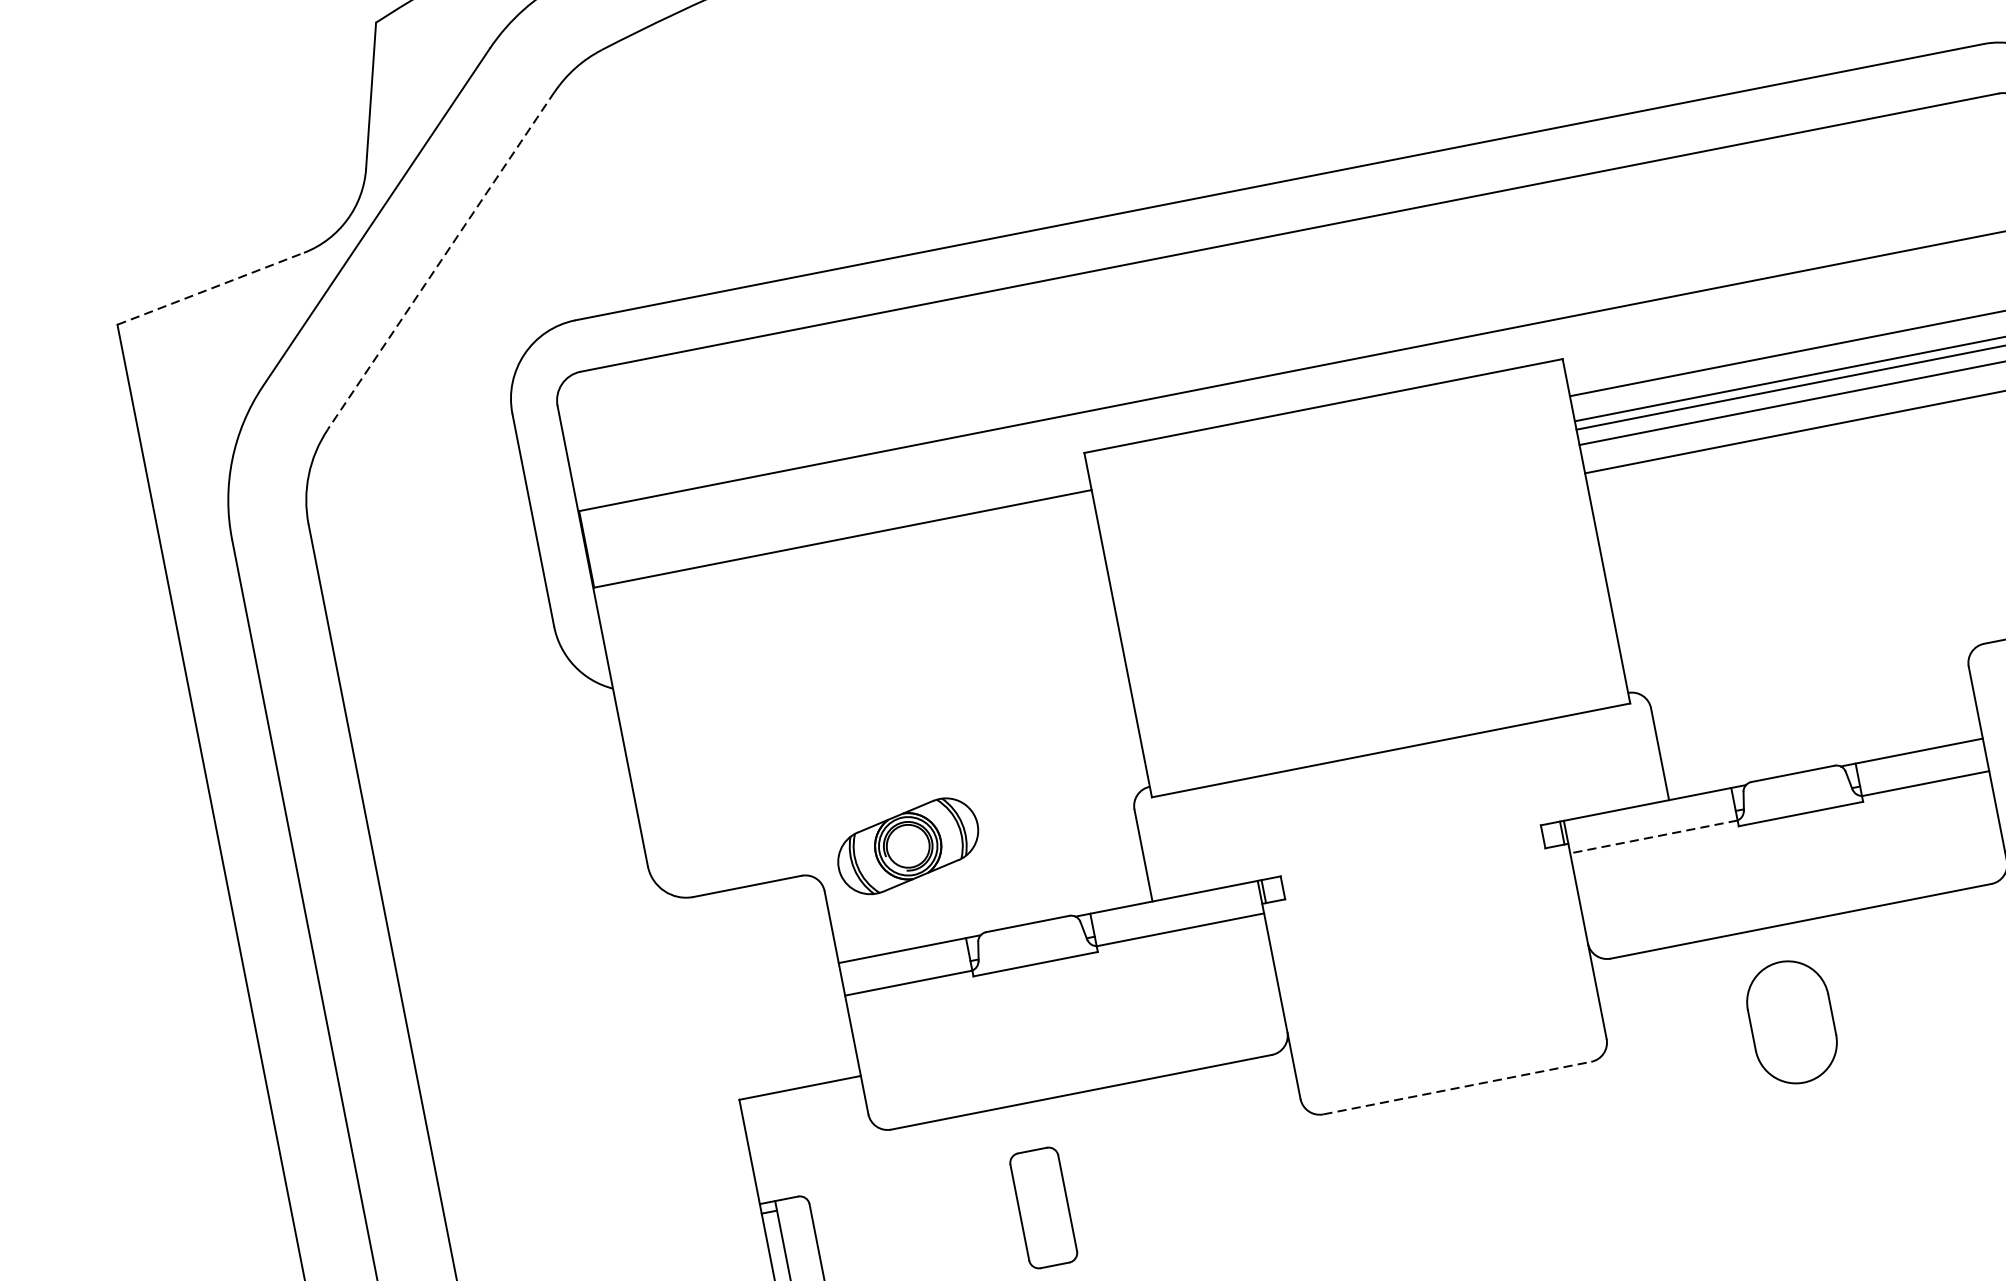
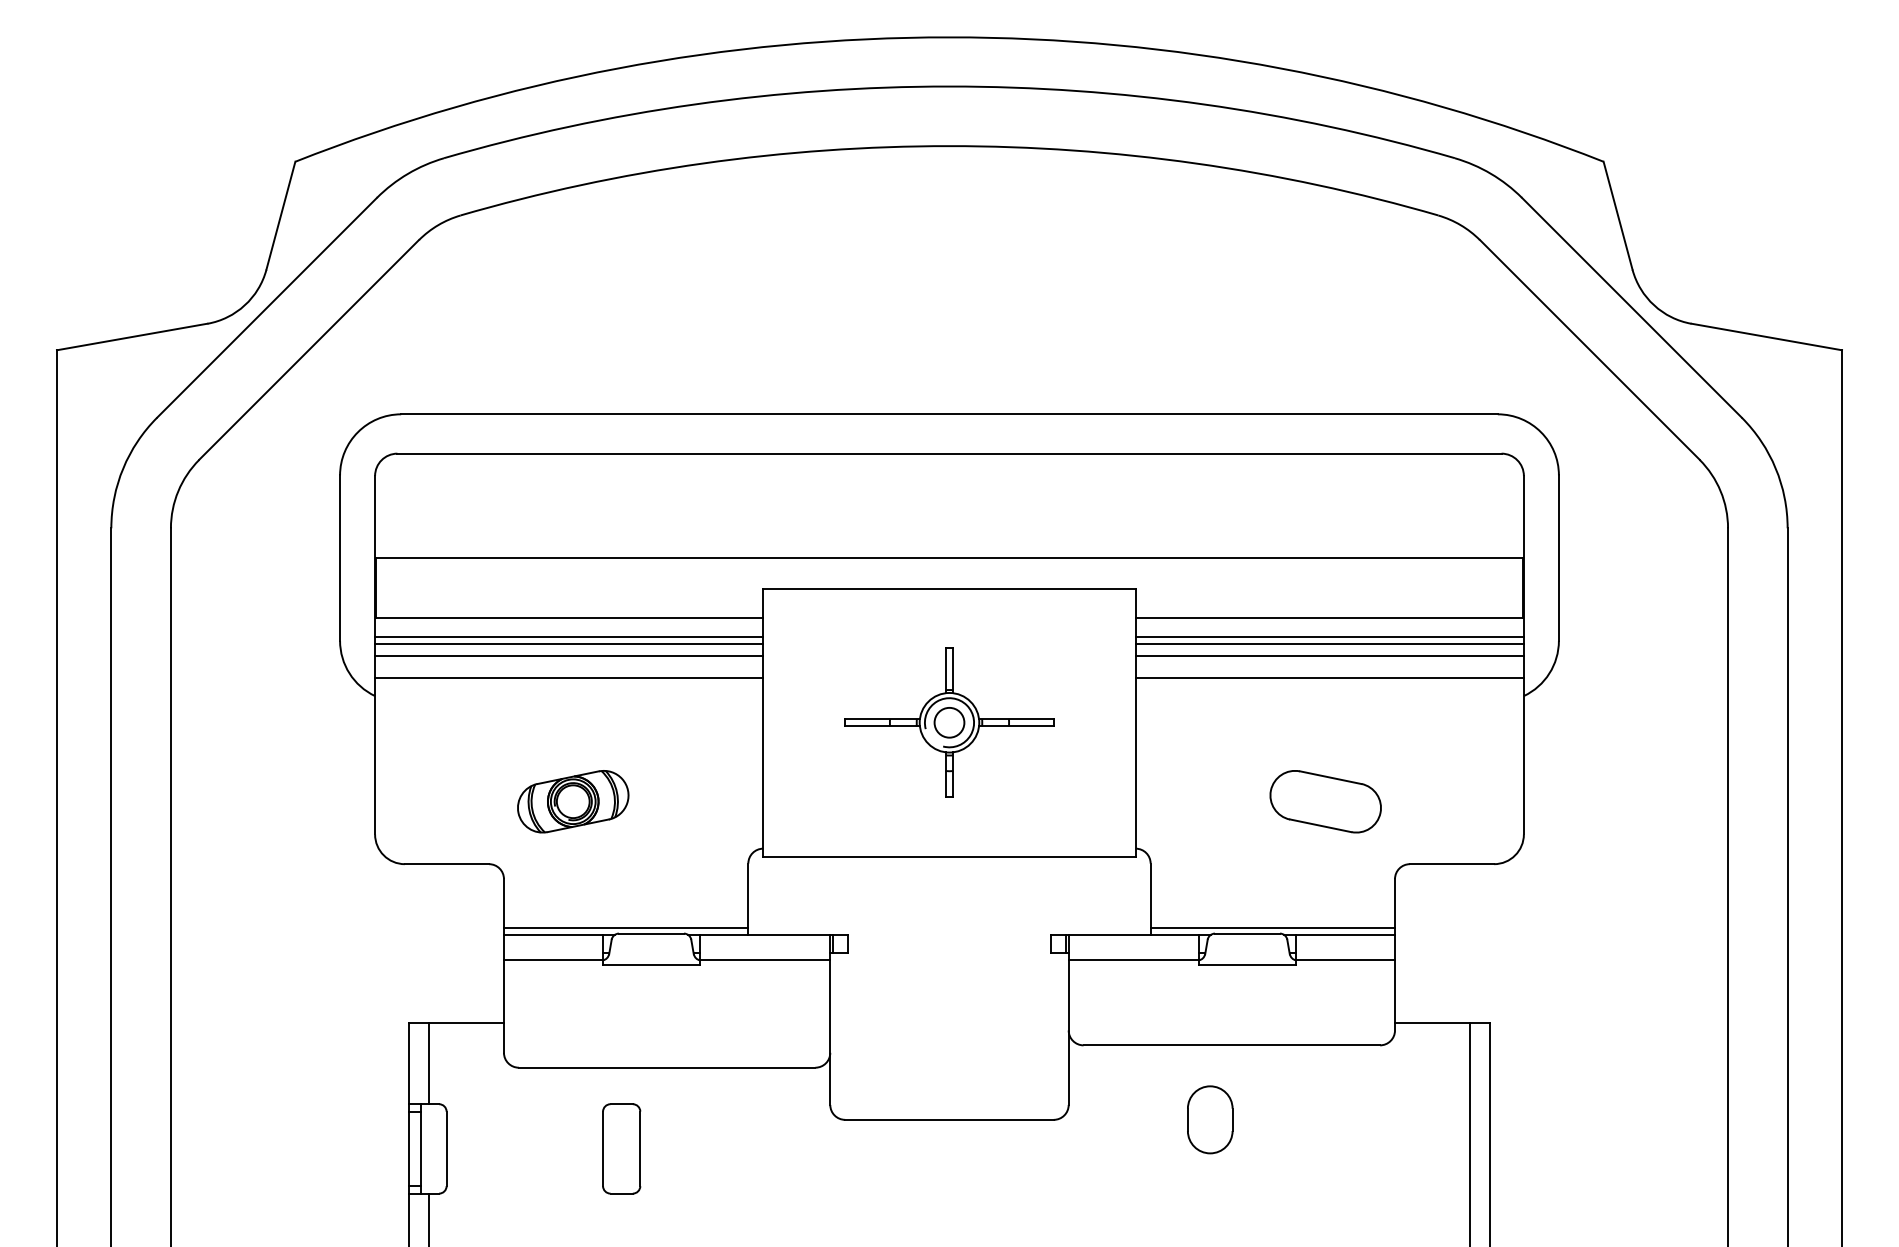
line: (440, 261) -> (308, 350), dashed -> solid
line: (210, 288) -> (132, 336), dashed -> solid
line: (847, 564) -> (569, 637), added
line: (849, 572) -> (569, 643), added
part: (1357, 577) -> (949, 722), added
part: (1859, 584) -> (1325, 801), added
line: (852, 587) -> (569, 655), added
line: (857, 615) -> (569, 677), added
line: (1823, 759) -> (1272, 927), added
line: (1653, 837) -> (1133, 960), dashed -> solid
part: (908, 845) -> (573, 801), moved
line: (992, 922) -> (625, 927), added
part: (1792, 1021) -> (1210, 1119), size x0.71
line: (1457, 1087) -> (949, 1119), dashed -> solid
line: (774, 1146) -> (428, 1063), added

